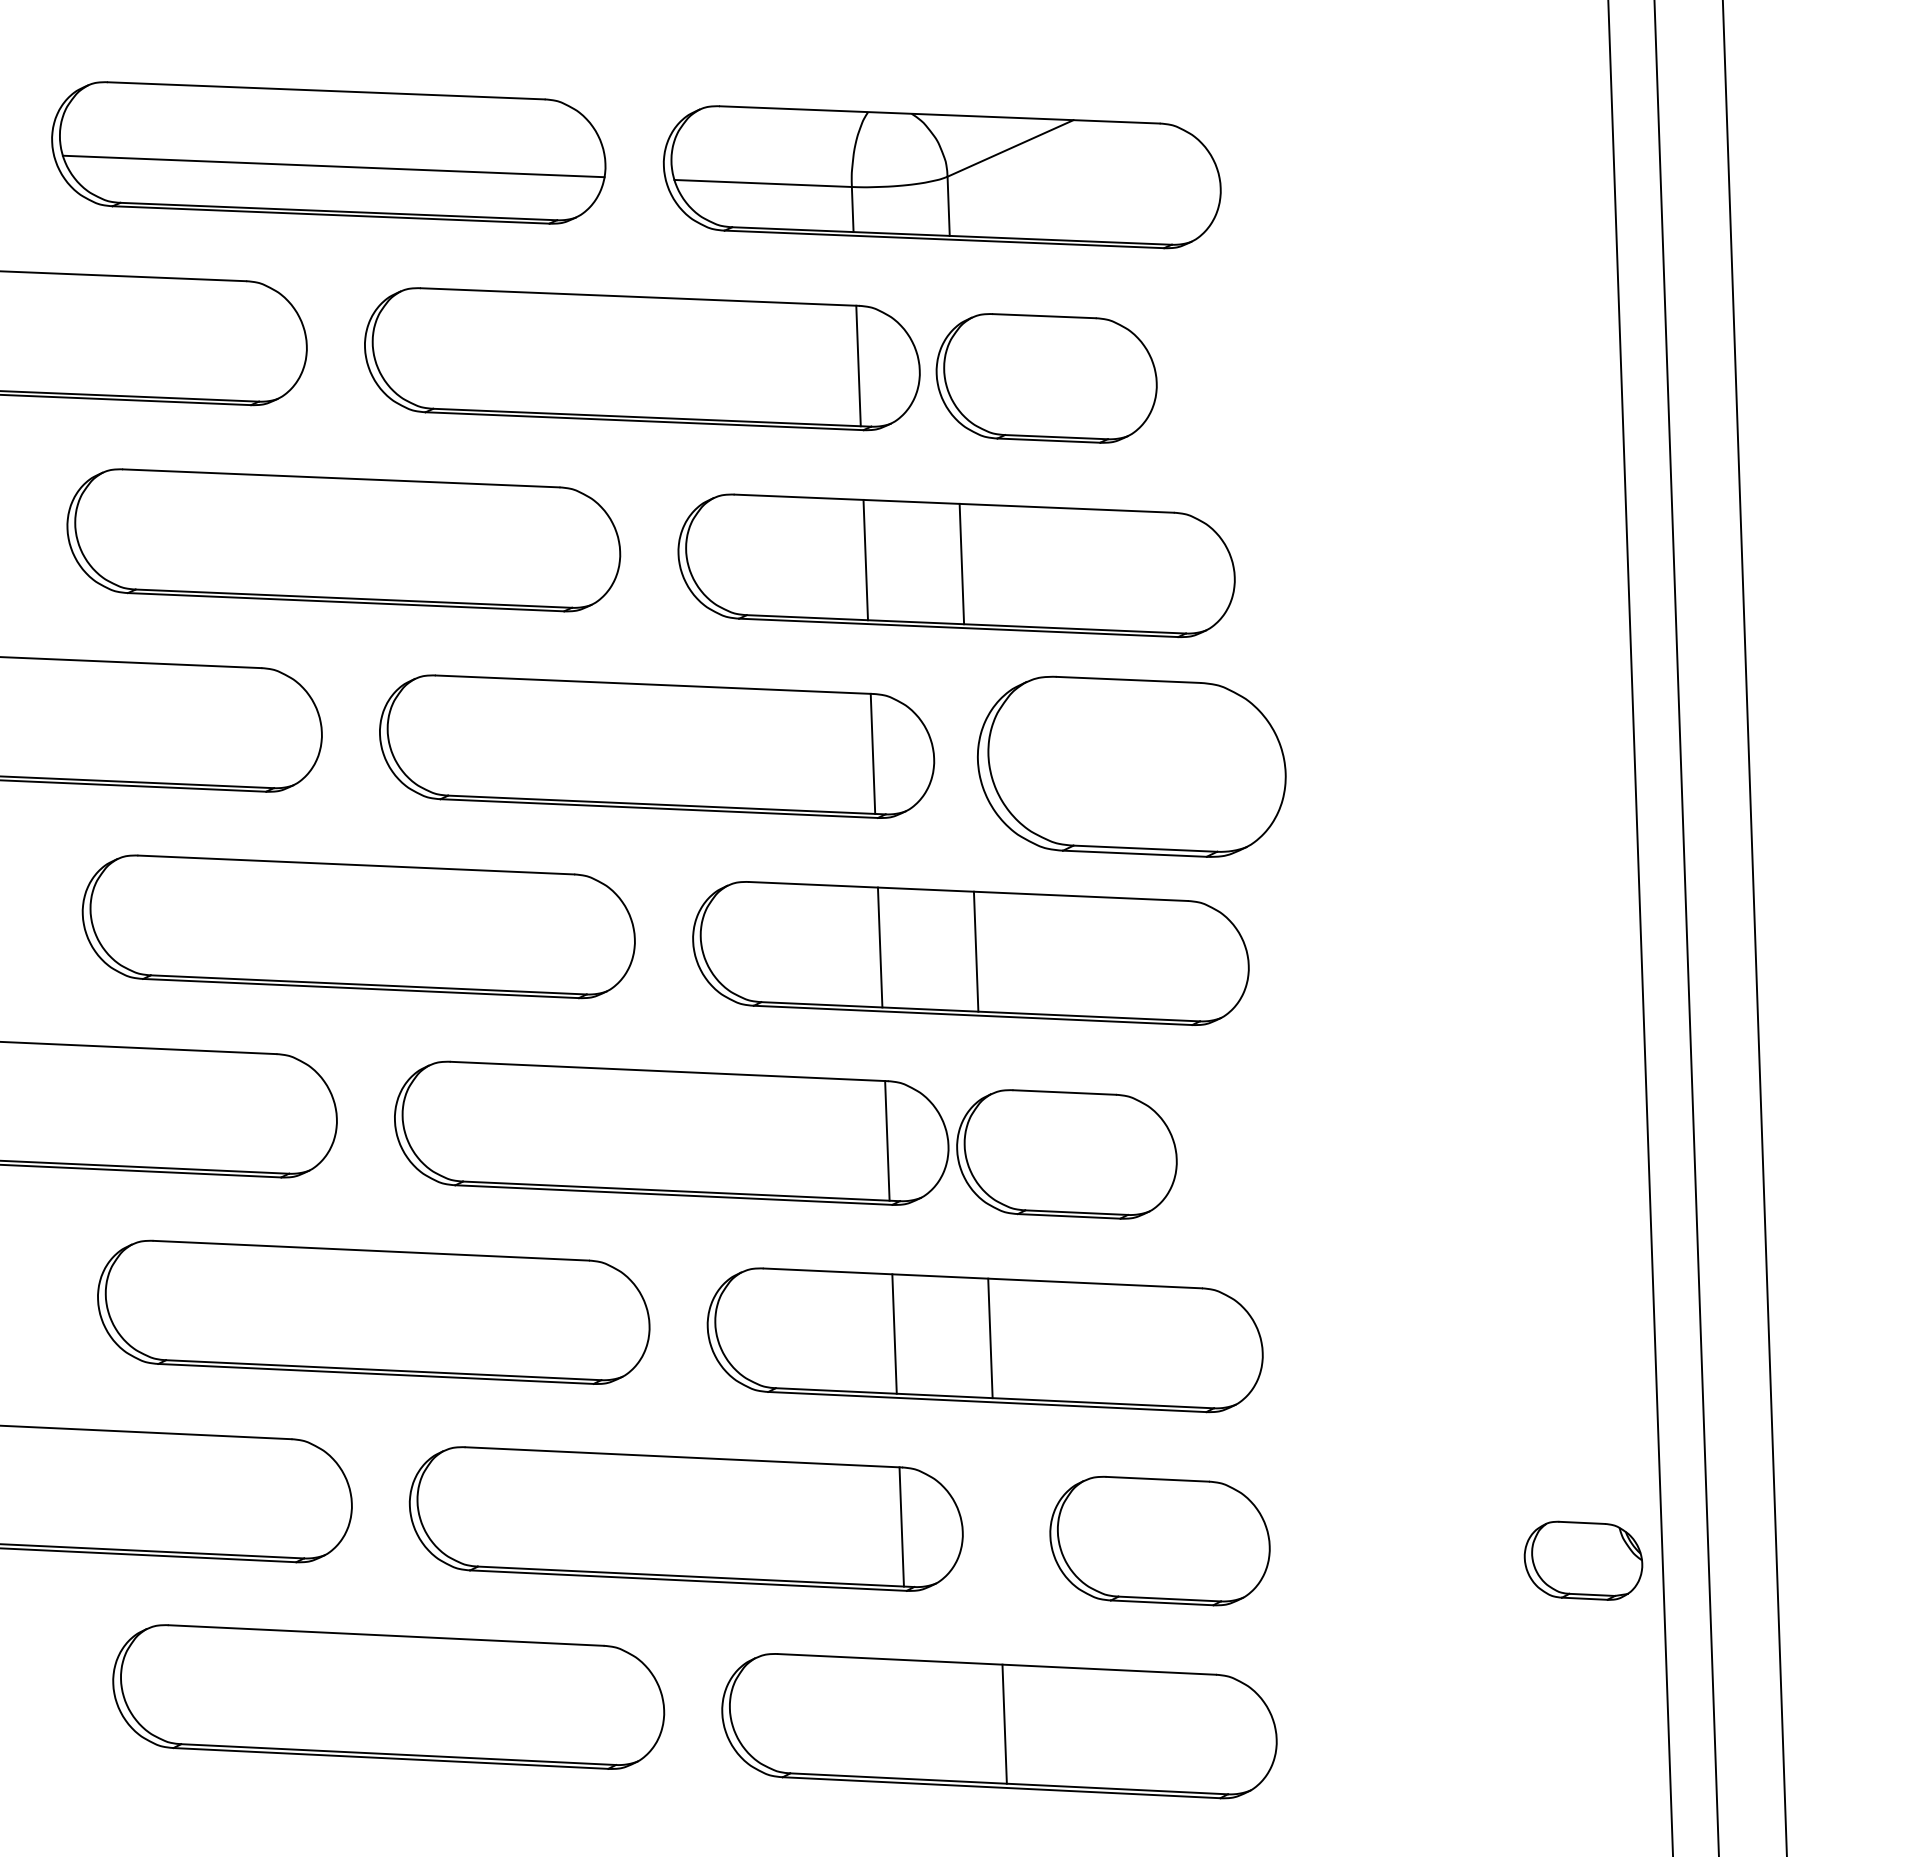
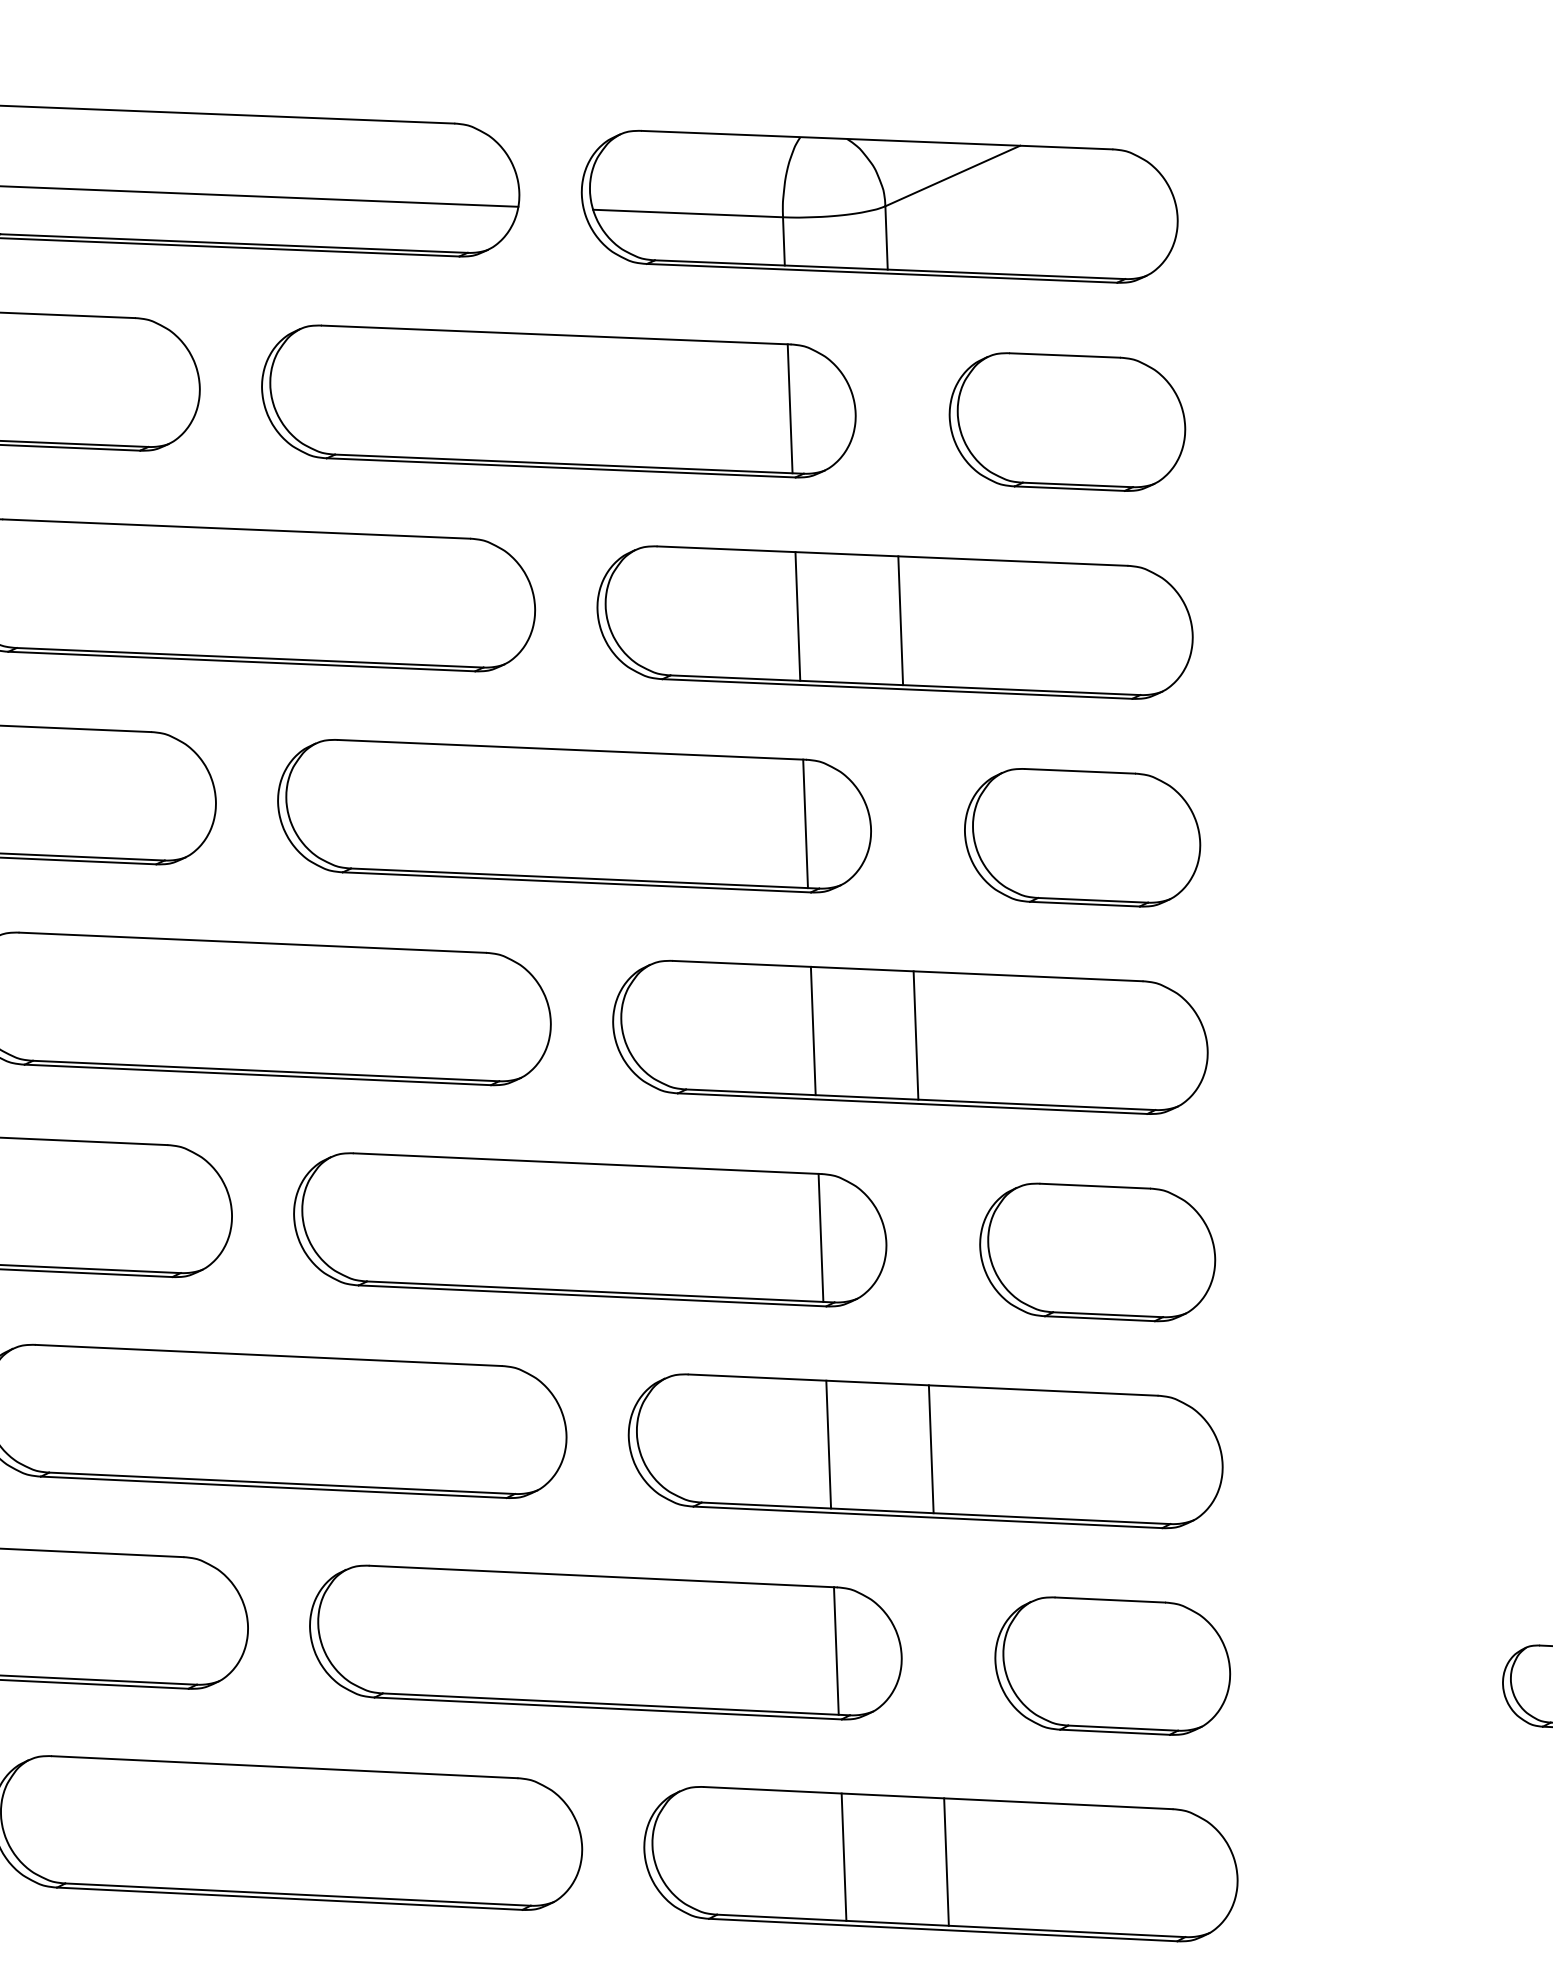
part: (1046, 378) -> (1067, 422), moved
part: (1131, 766) -> (1082, 837), size x0.71
part: (1066, 1154) -> (1097, 1252), moved
line: (908, 1719) -> (843, 1857), added

